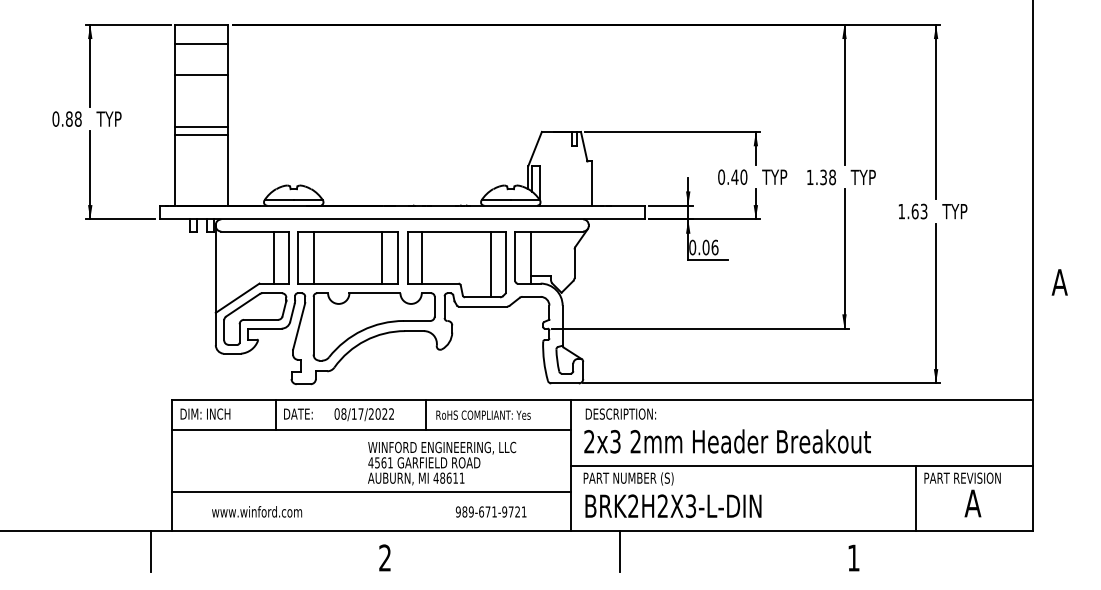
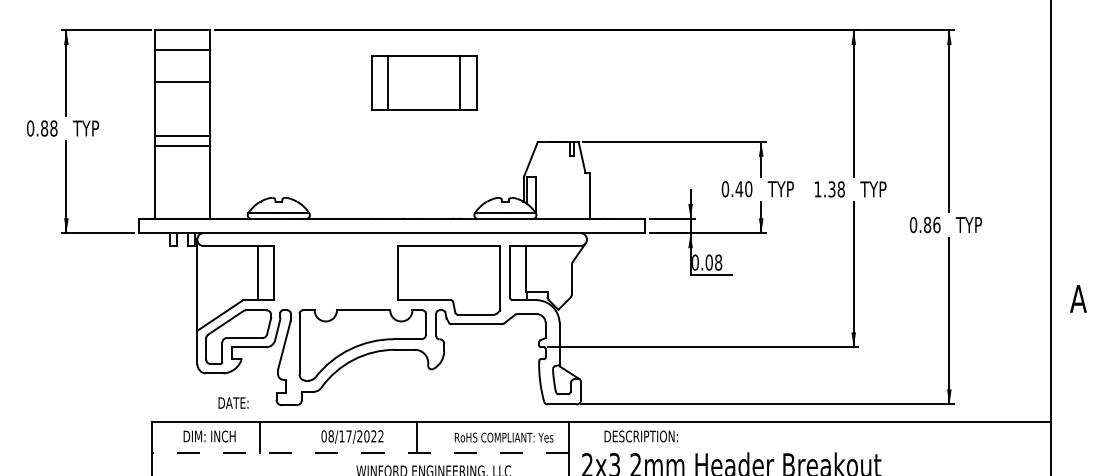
text: (912, 211) -> (924, 224), 1.63 -> 0.86
text: (714, 246) -> (718, 261), 0.06 -> 0.08
part: (347, 257) -> (423, 82), moved
line: (422, 257) -> (413, 272), removed
line: (490, 264) -> (484, 280), removed
text: (205, 413) -> (209, 435), moved
text: (298, 413) -> (233, 402), moved
text: (620, 413) -> (640, 435), moved
text: (483, 414) -> (504, 436), moved
line: (371, 430) -> (359, 453), solid -> dashed

